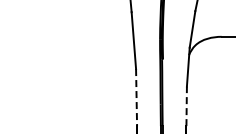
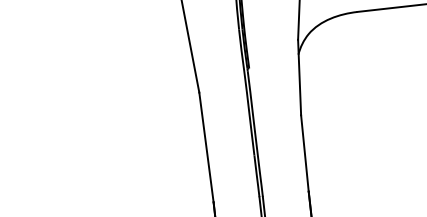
line: (136, 97) -> (206, 147), dashed -> solid
line: (186, 106) -> (304, 153), dashed -> solid

